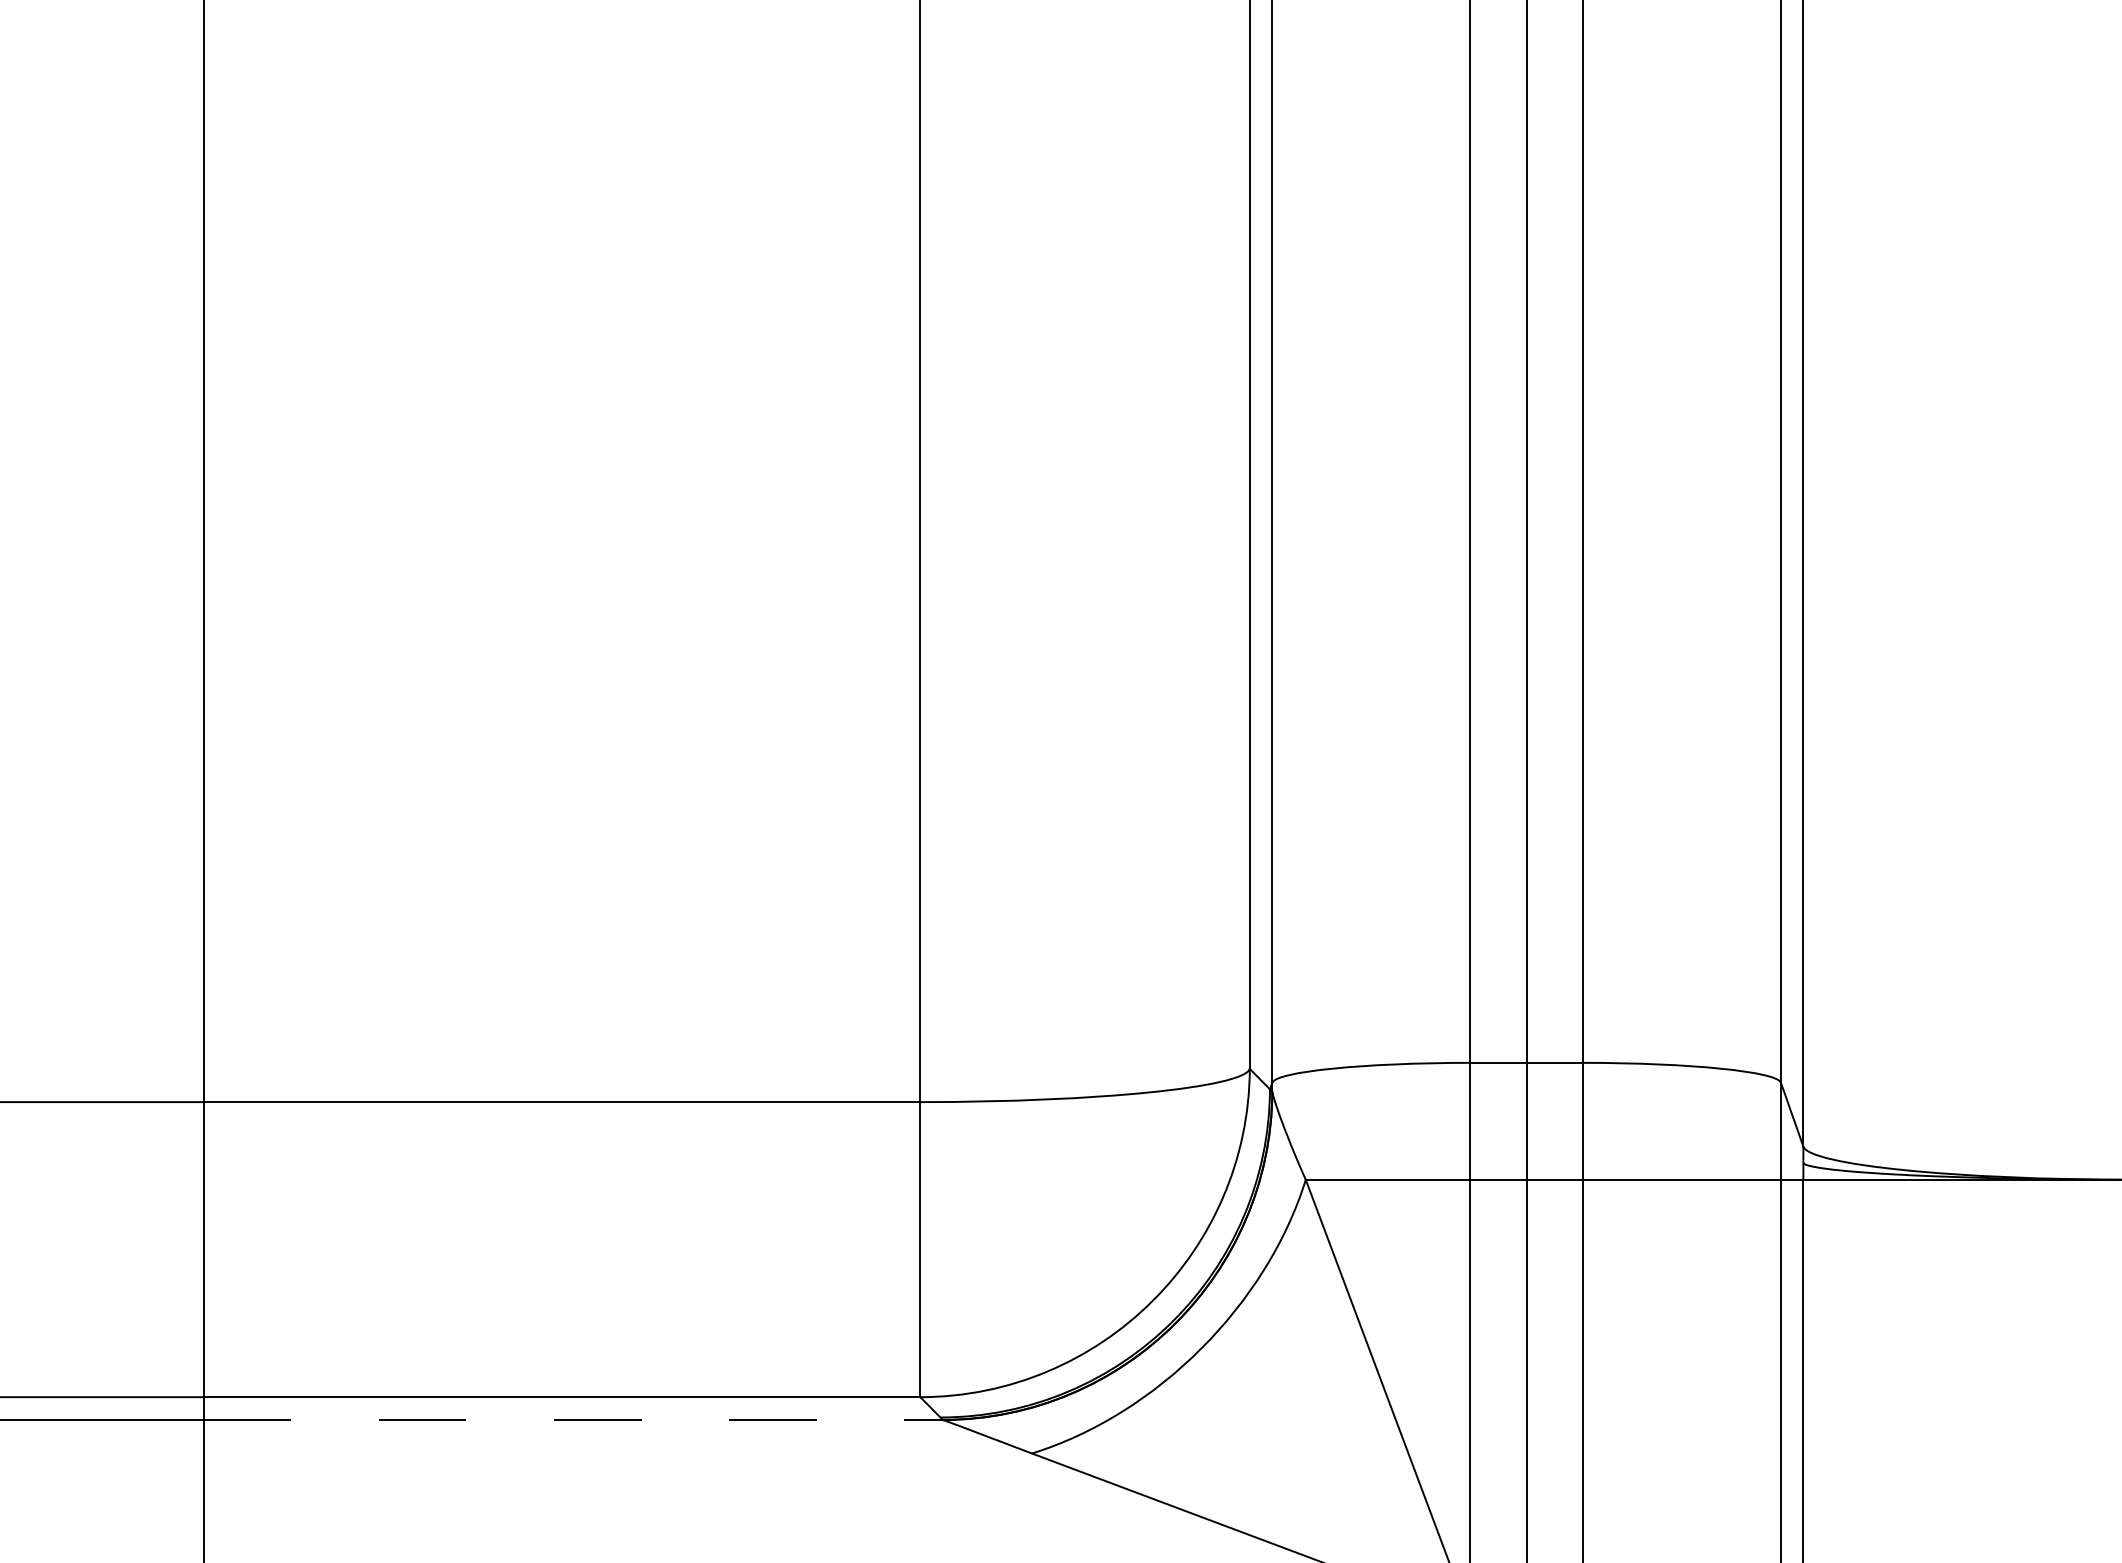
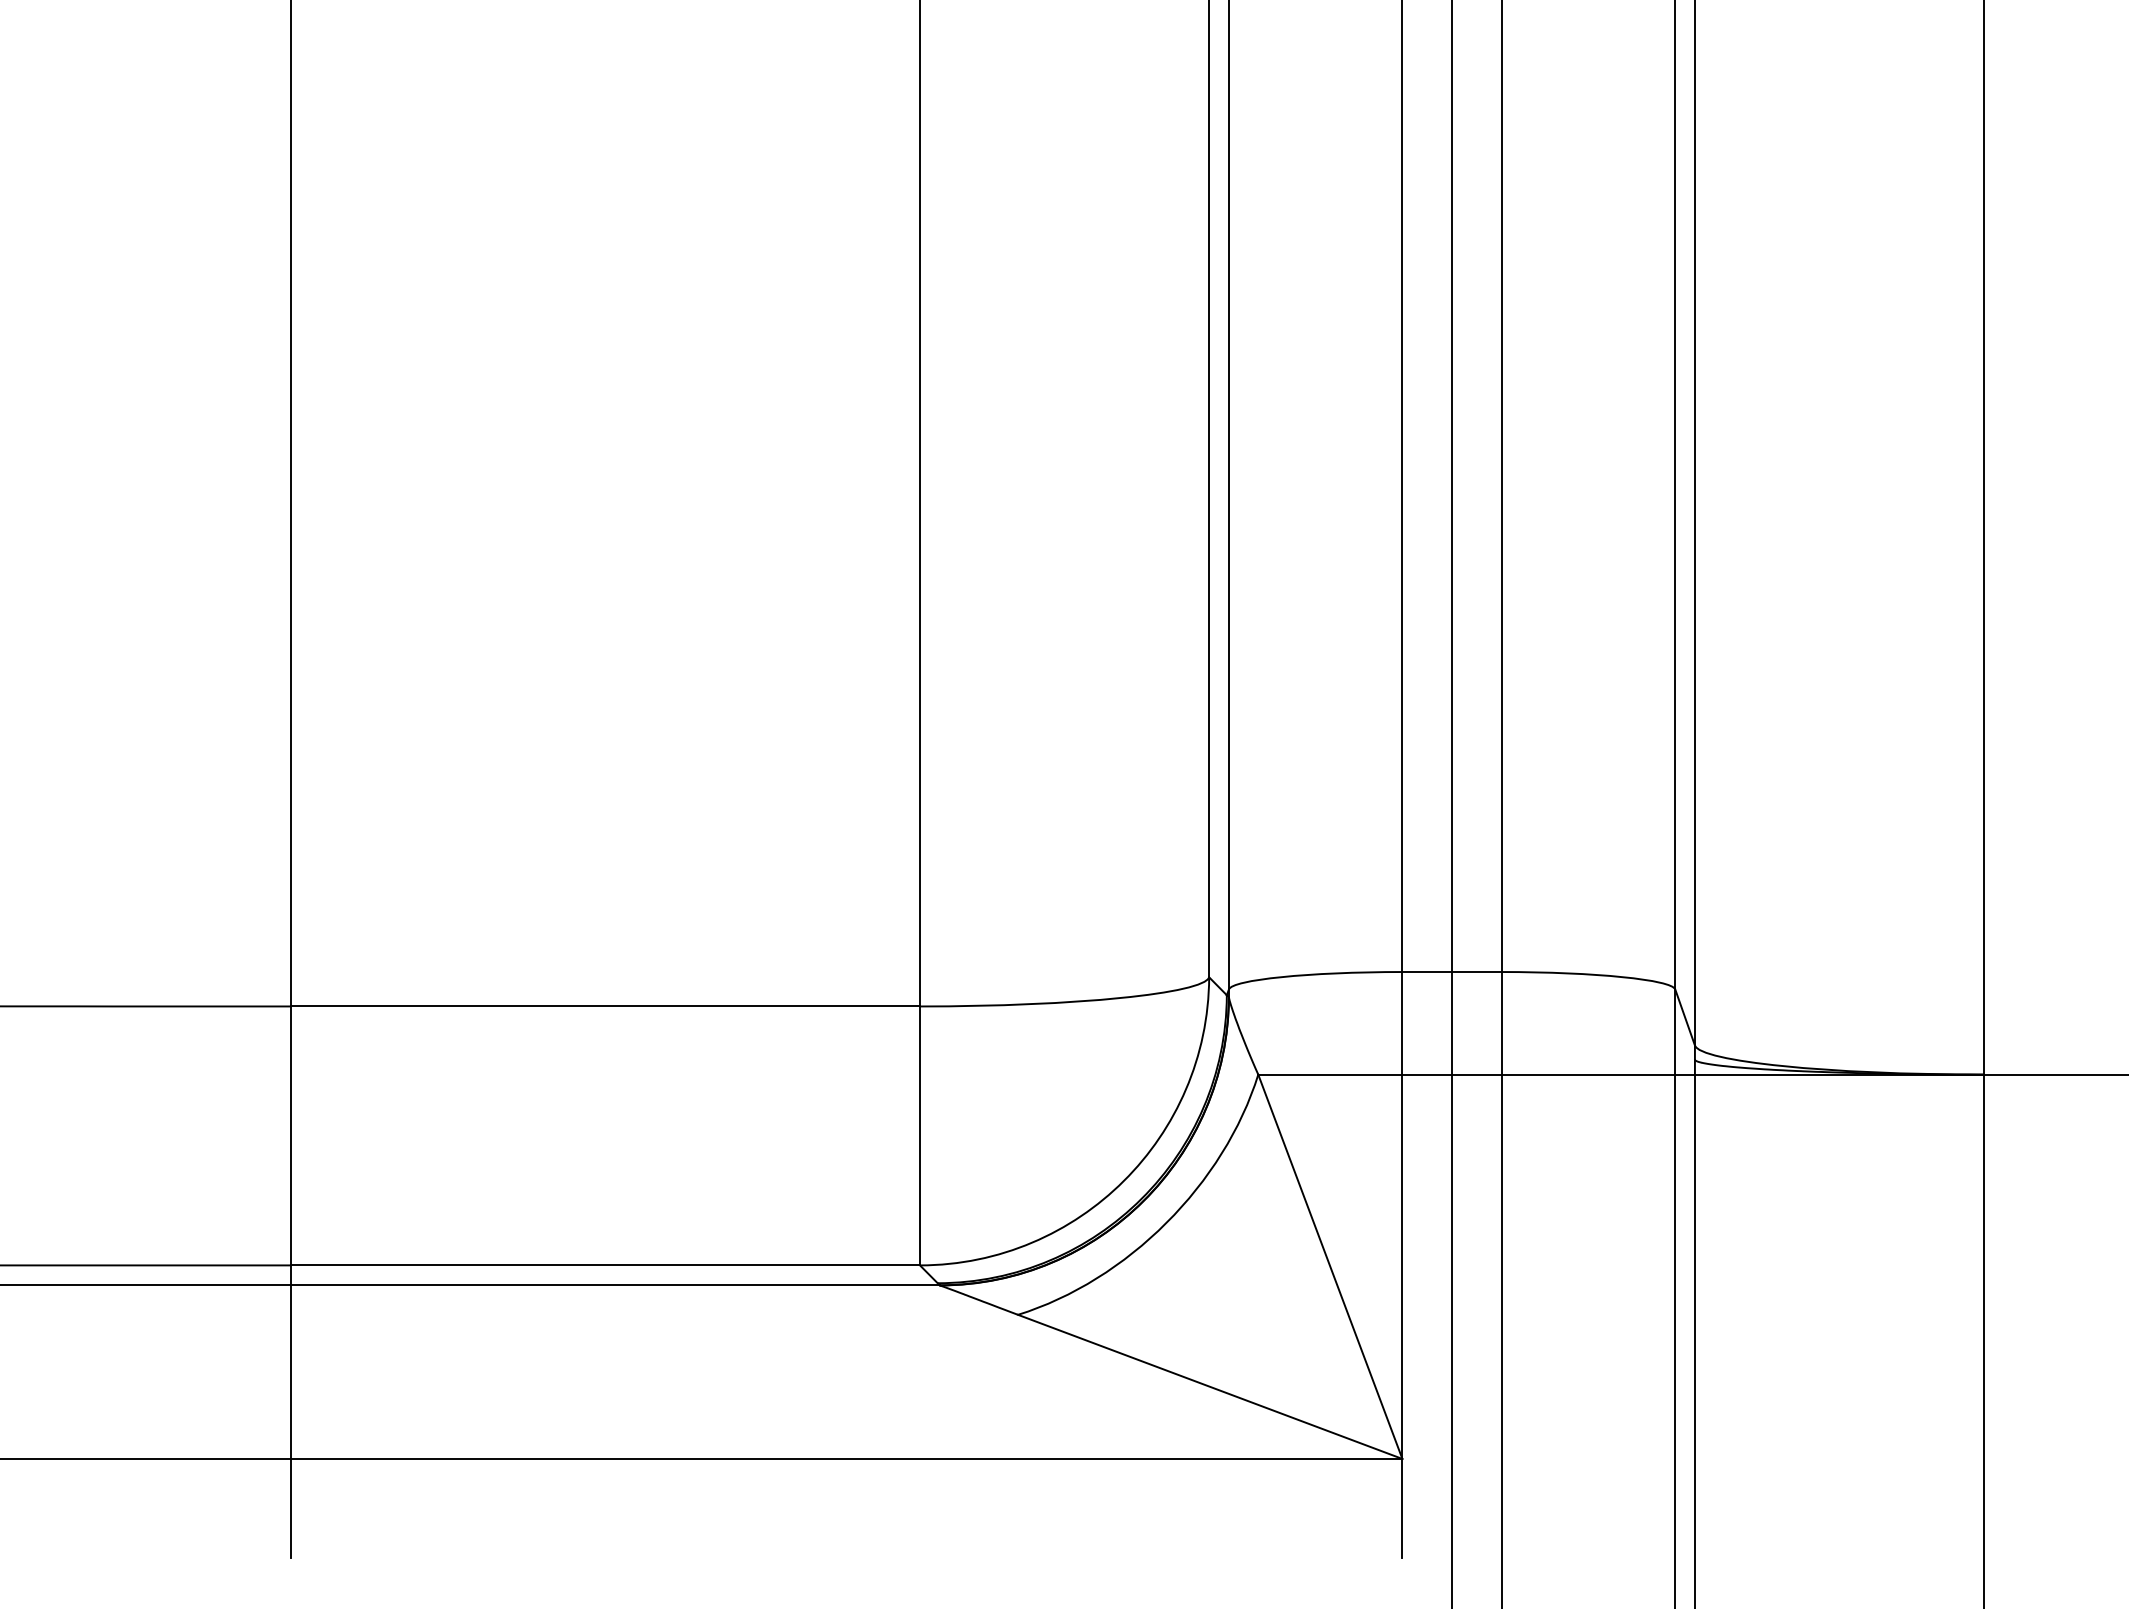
line: (573, 1420) -> (615, 1285), dashed -> solid

